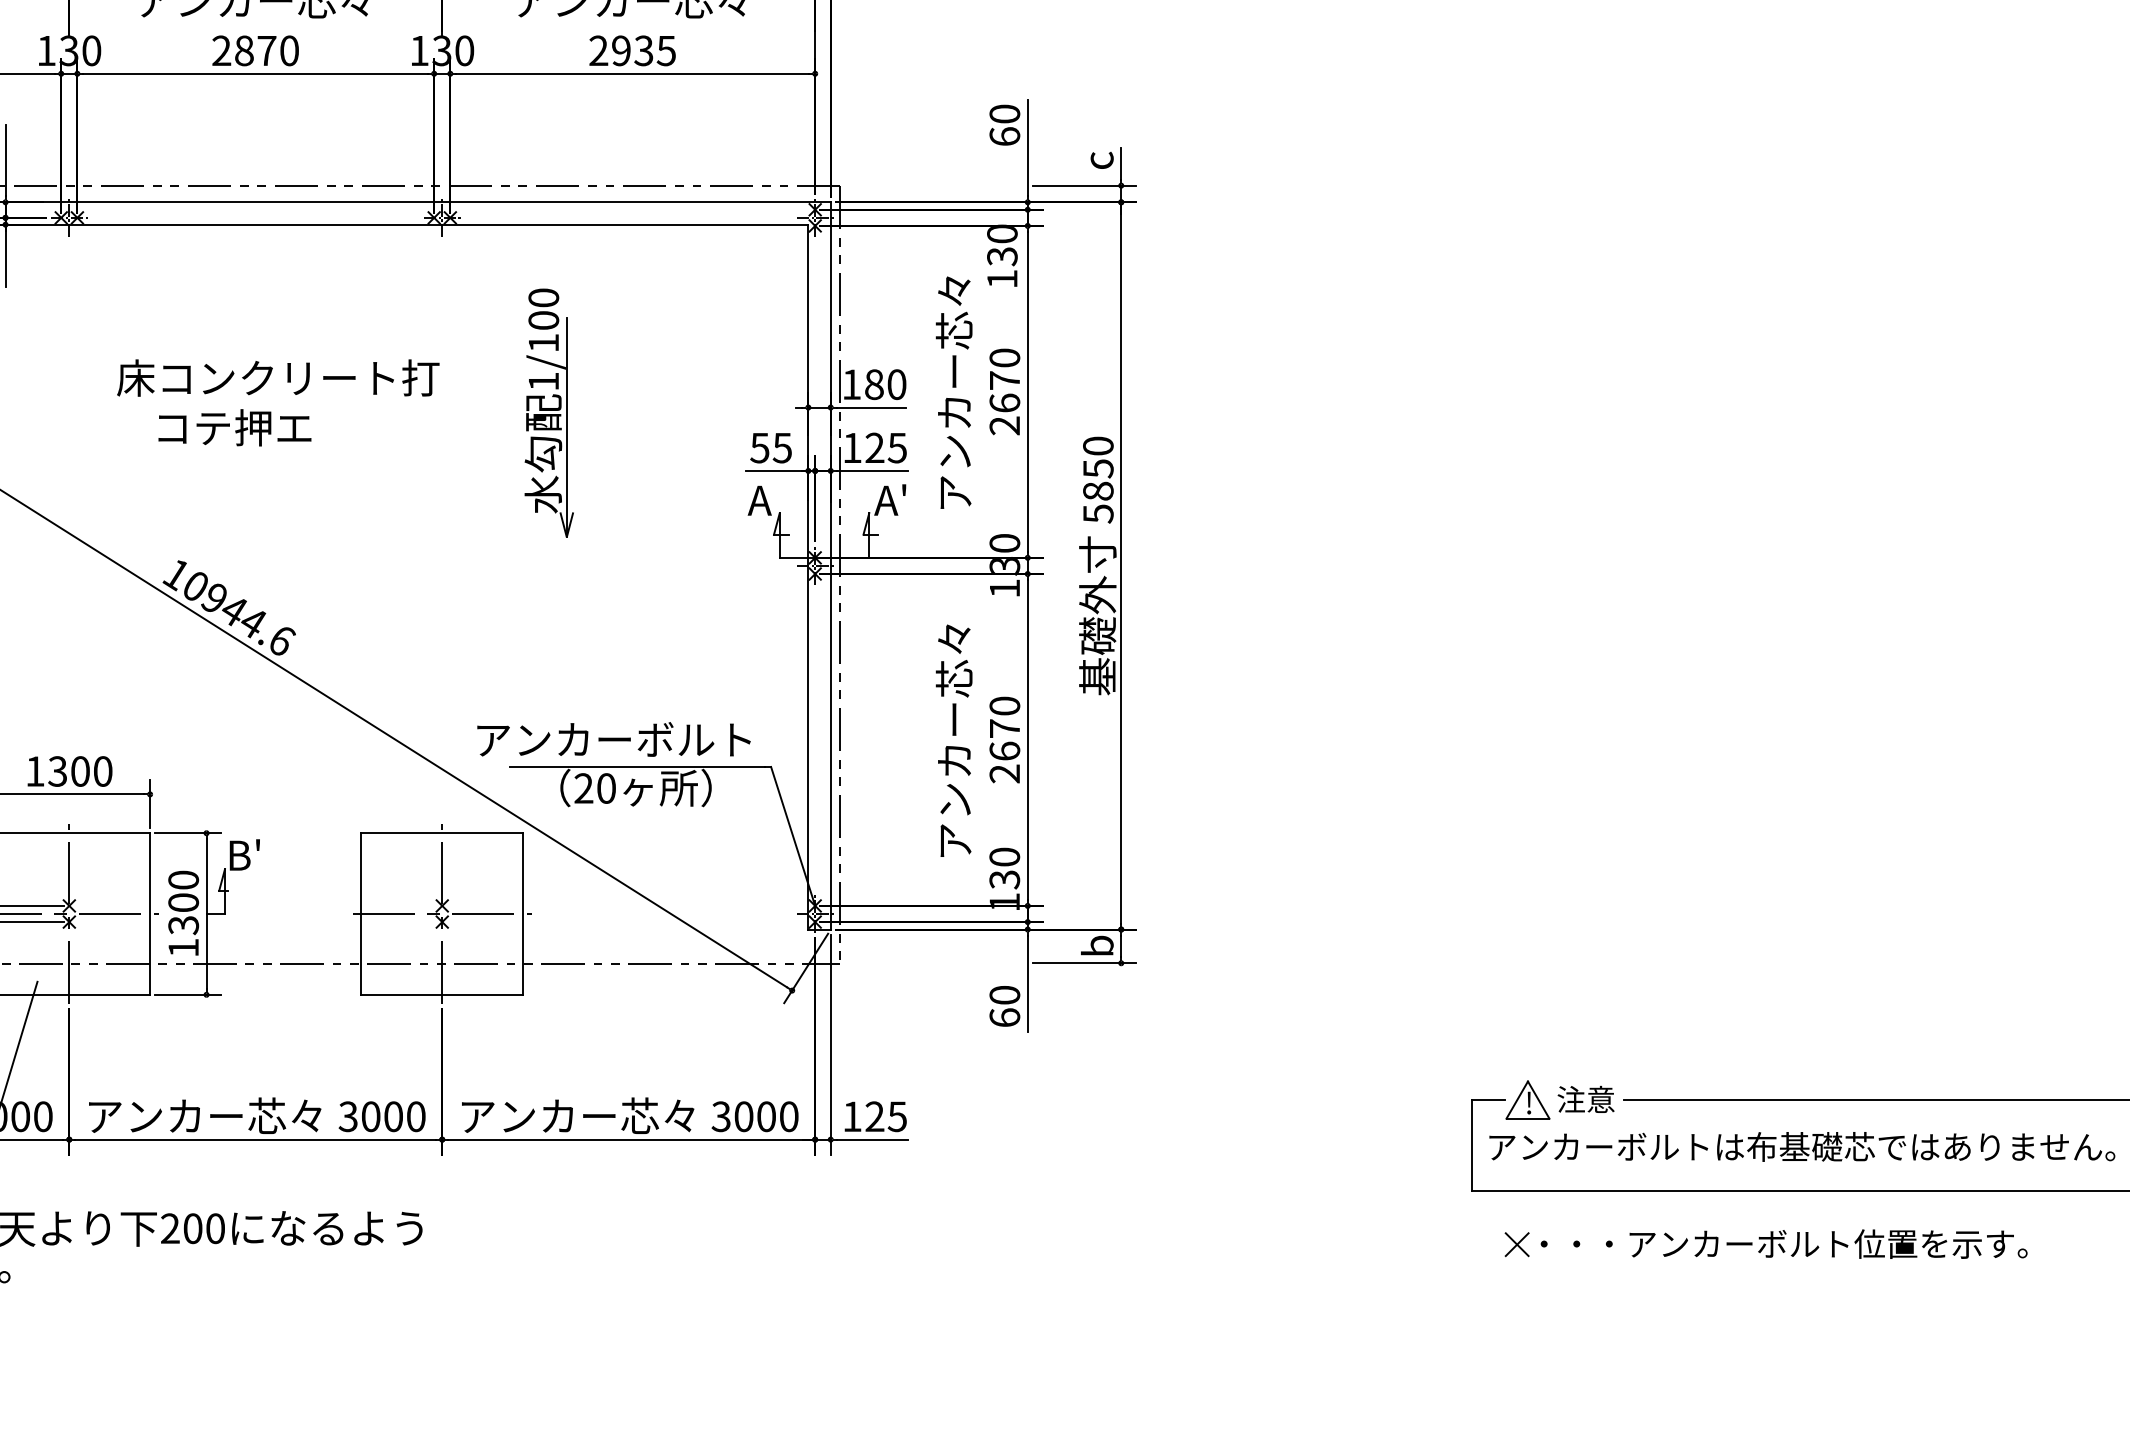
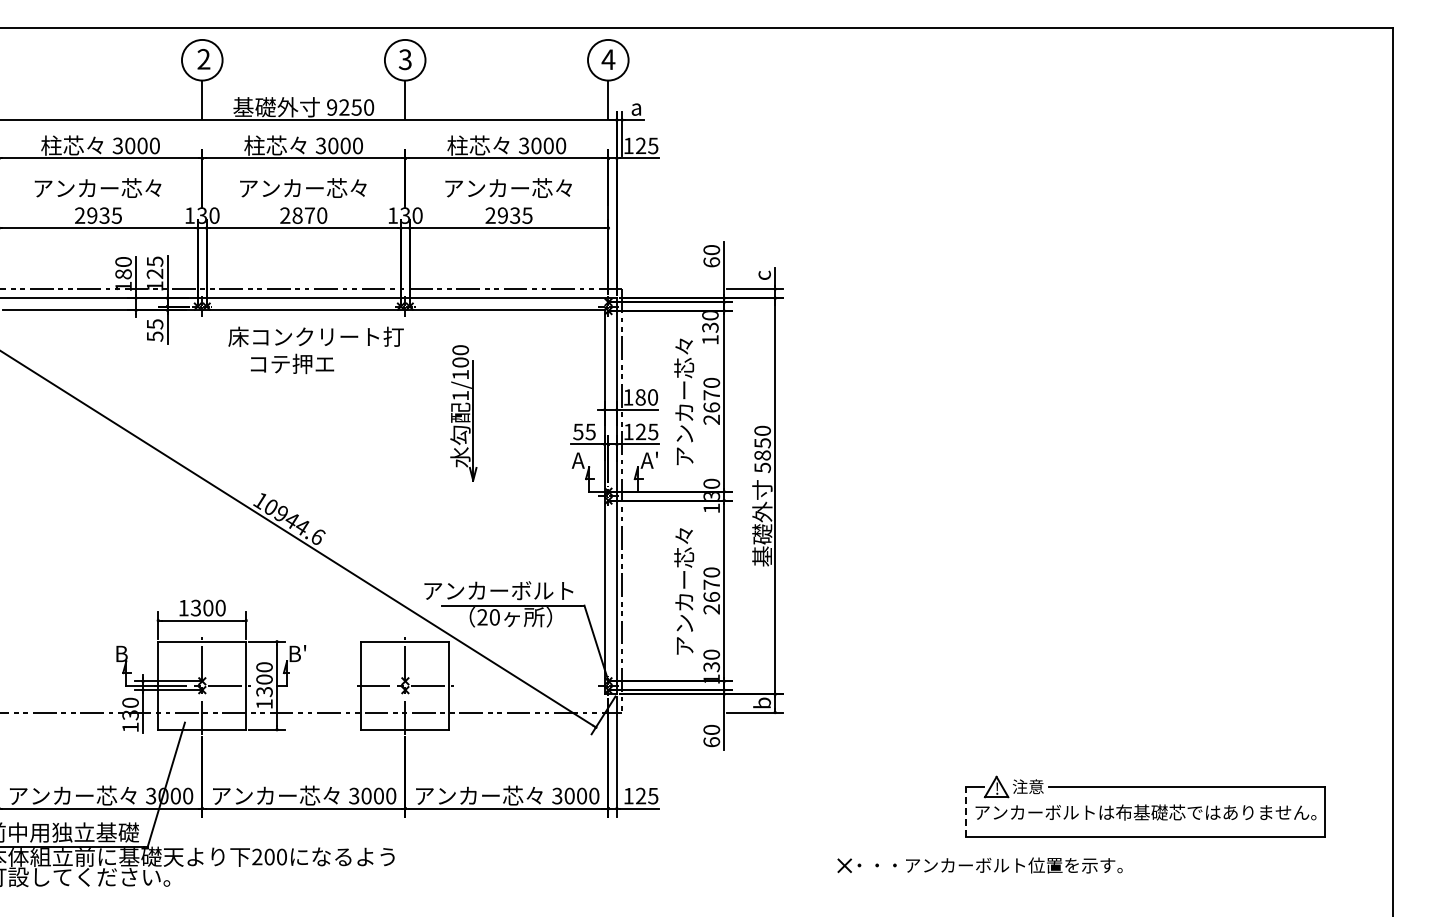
text: (277, 403) -> (315, 350), moved
line: (1472, 1144) -> (966, 811), solid -> dashed
part: (1764, 1244) -> (979, 865), moved

